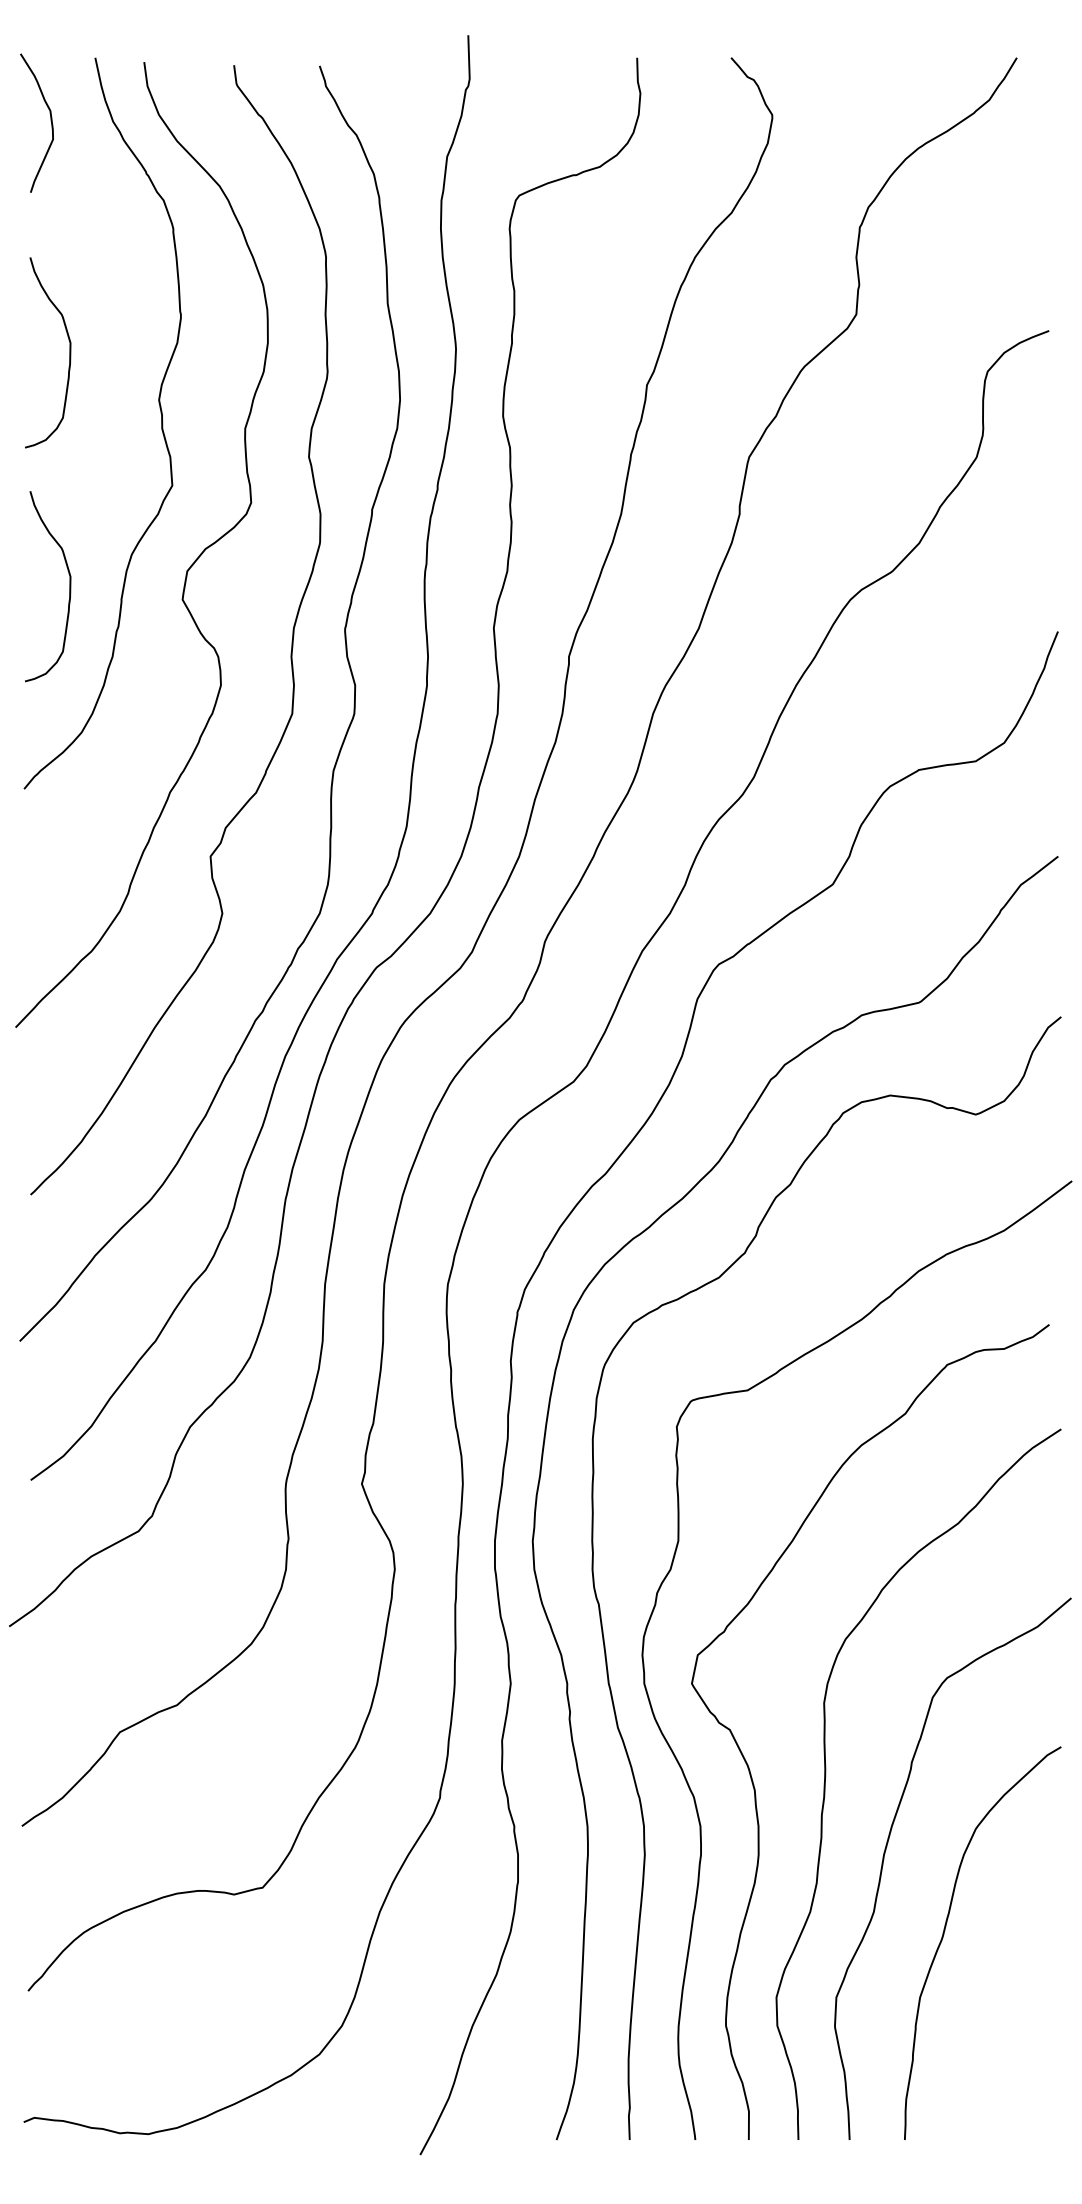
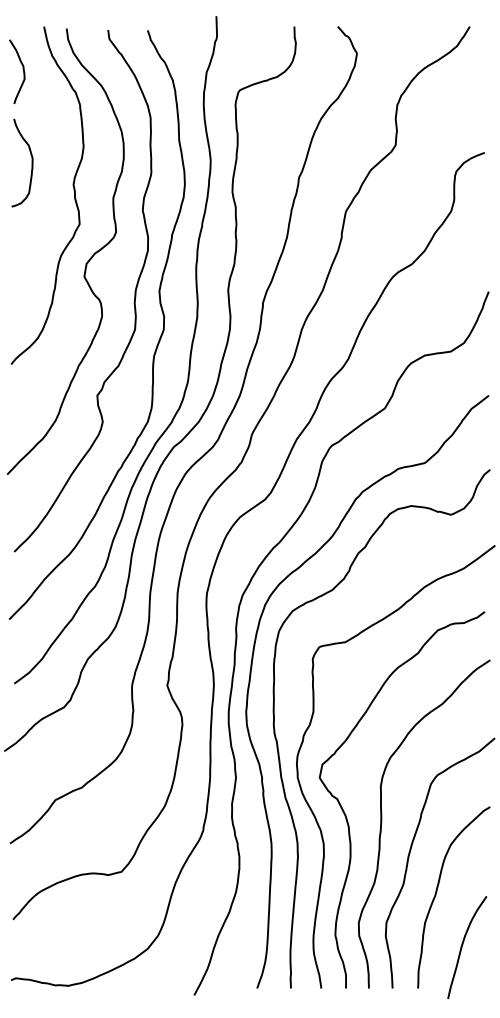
curve: (48, 118) -> (22, 69), moved
curve: (68, 585) -> (31, 270), removed
curve: (1003, 2044) -> (463, 944), added

